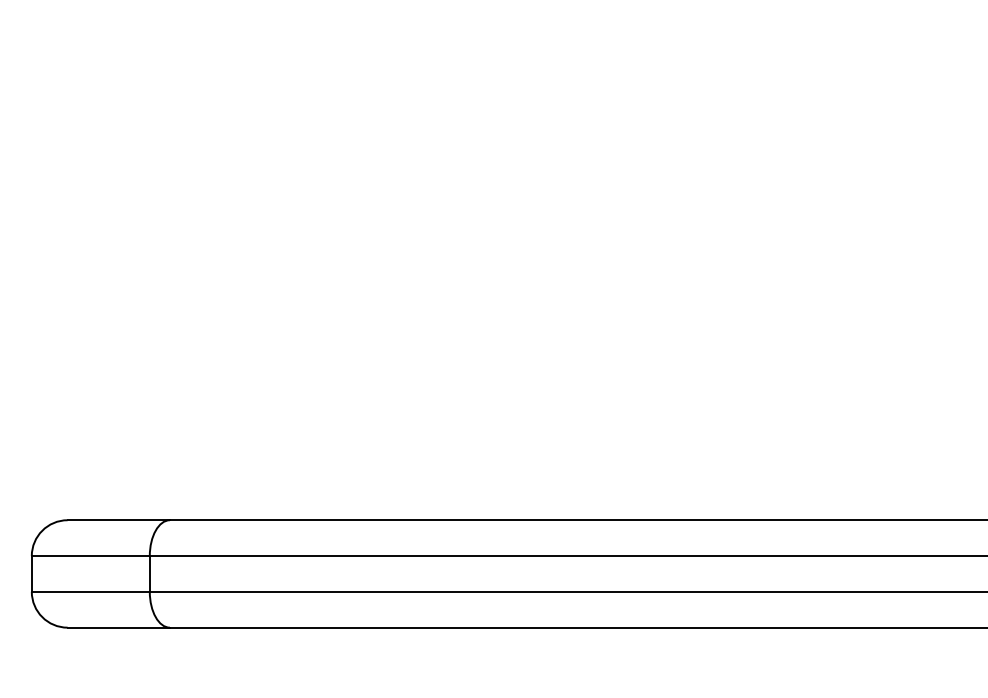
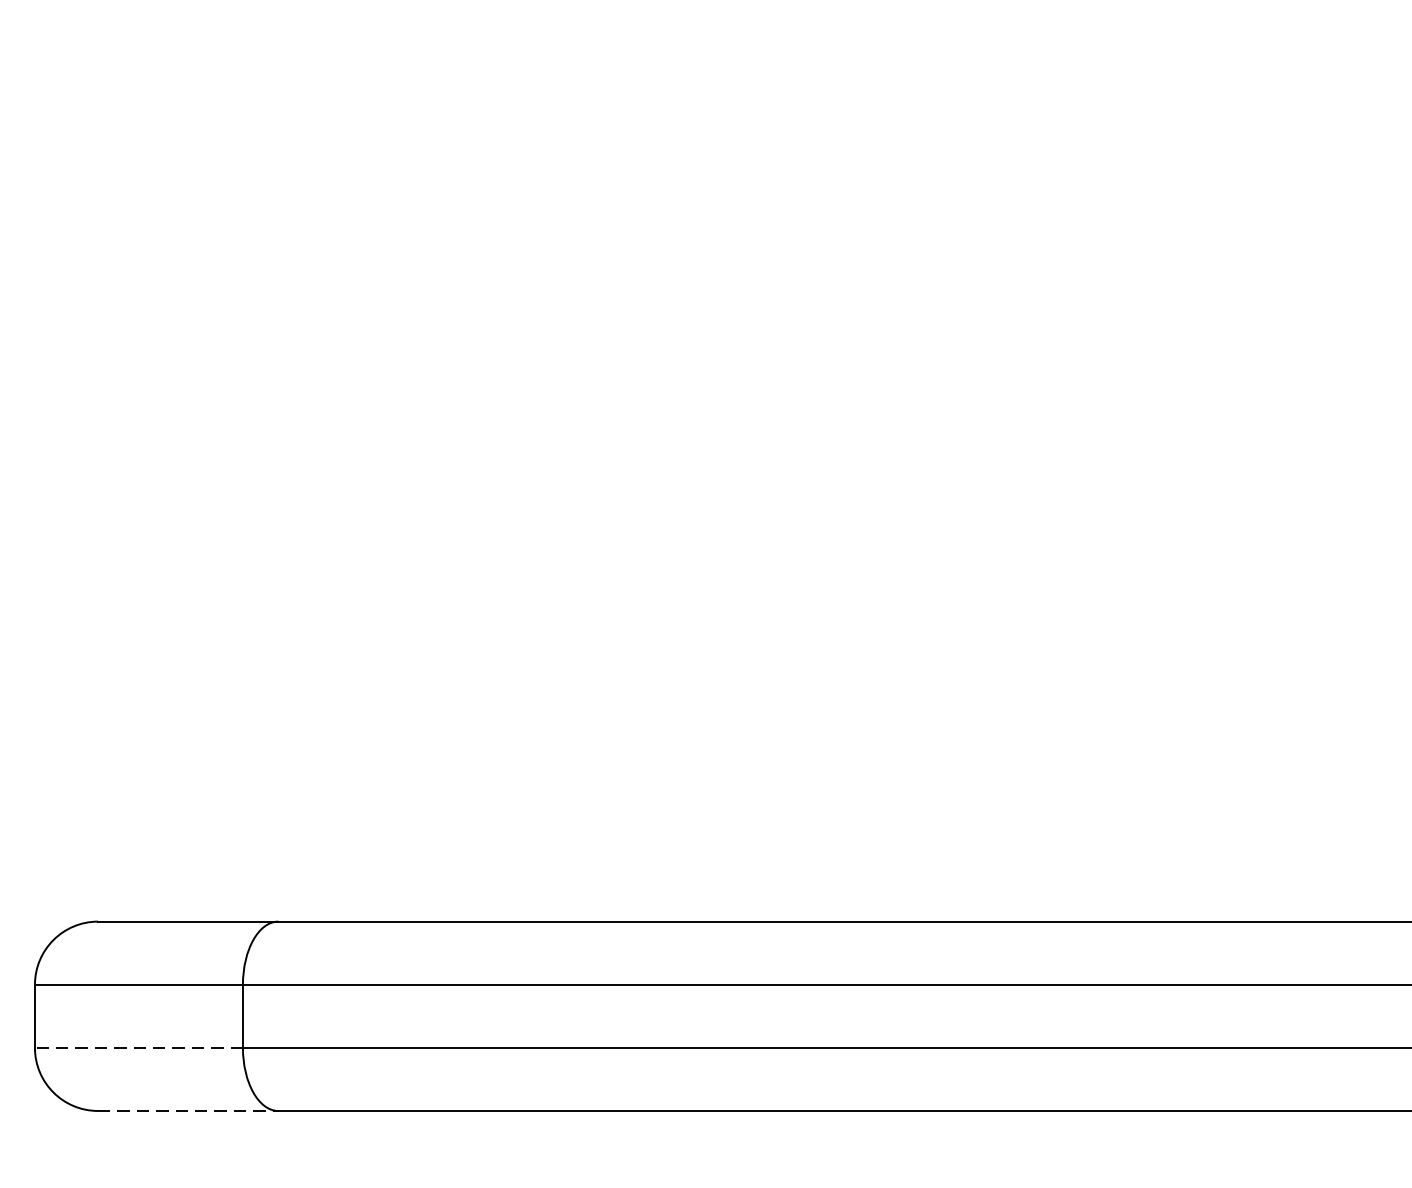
line: (90, 591) -> (138, 1047), solid -> dashed
line: (119, 627) -> (189, 1110), solid -> dashed

